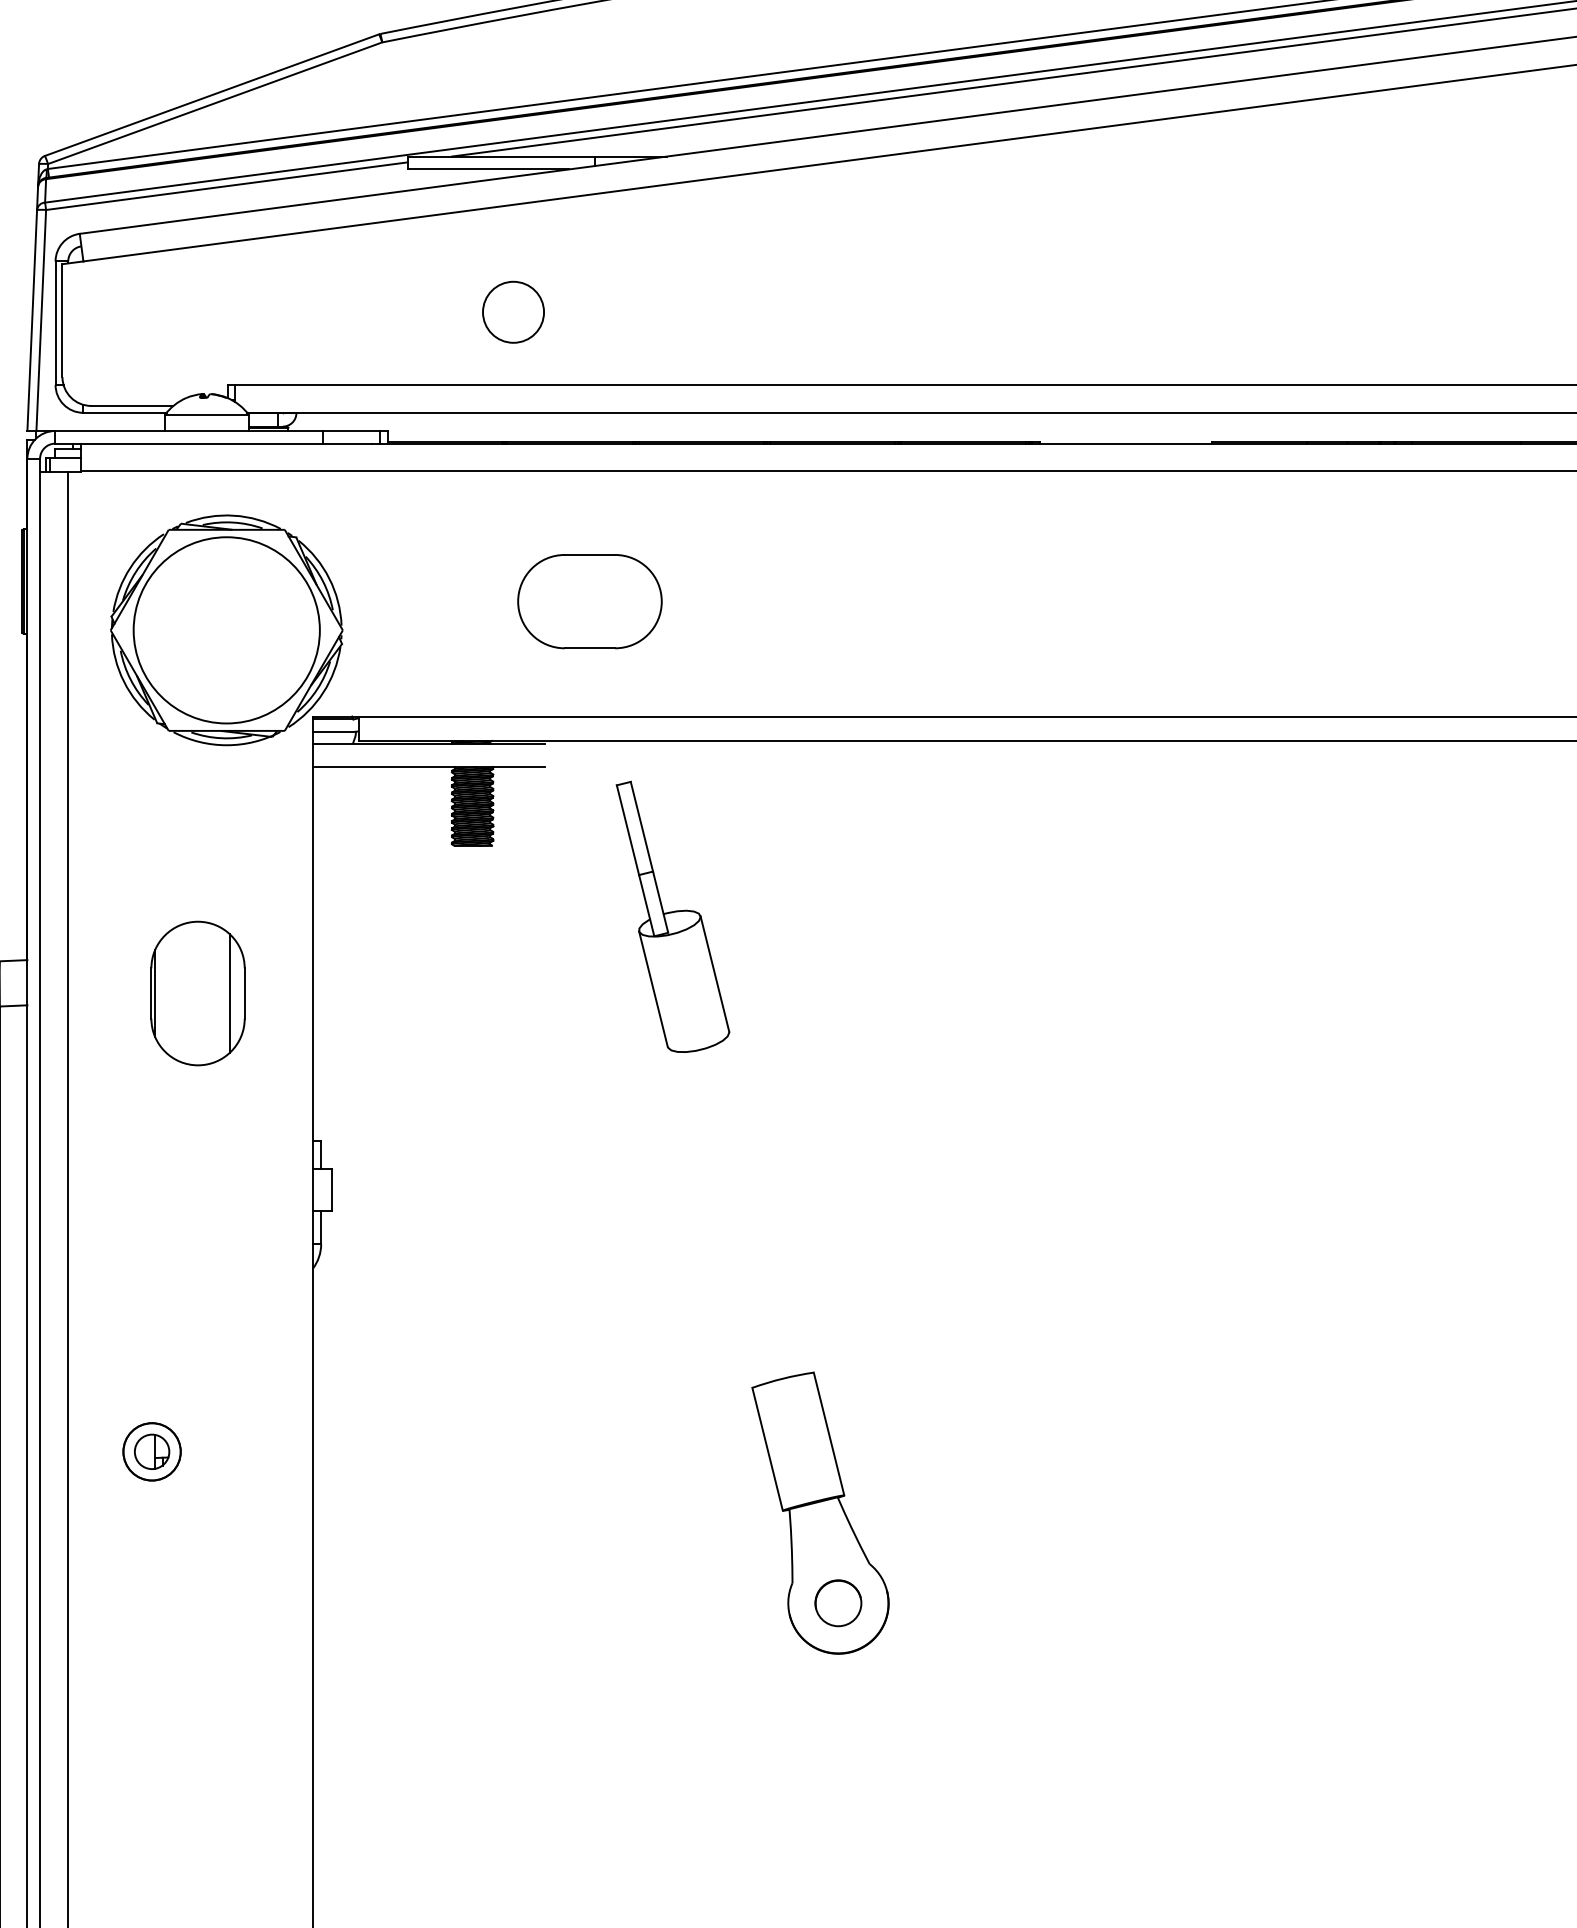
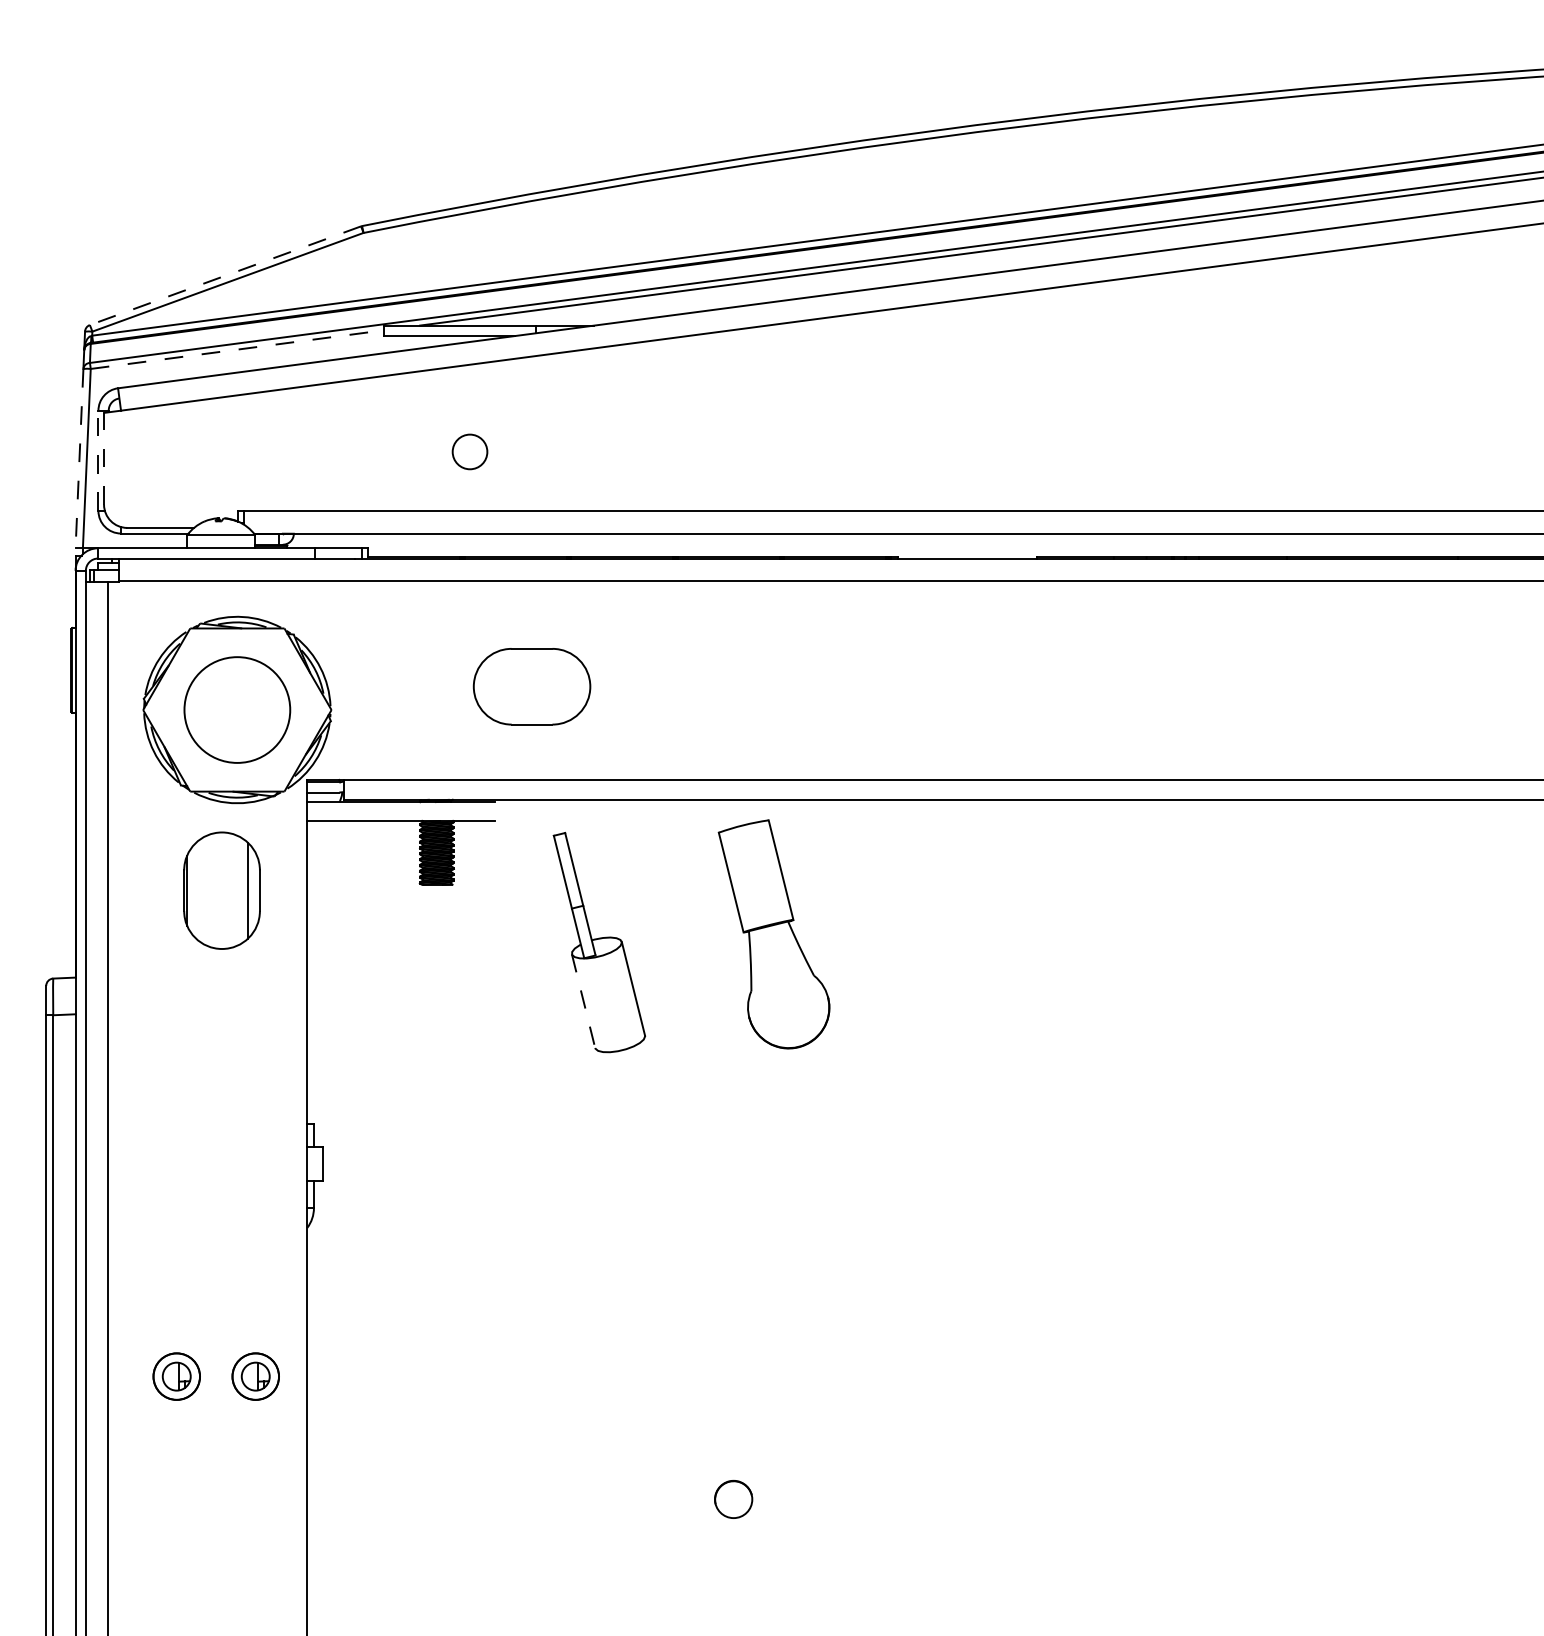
line: (210, 94) -> (224, 275), solid -> dashed
line: (228, 186) -> (238, 349), solid -> dashed
circle: (512, 311) -> (469, 451), size x0.7
line: (32, 320) -> (79, 458), solid -> dashed
line: (63, 320) -> (104, 458), solid -> dashed
line: (55, 322) -> (98, 460), solid -> dashed
circle: (225, 629) -> (236, 709), size x0.7
line: (653, 989) -> (583, 1001), solid -> dashed
part: (197, 993) -> (221, 890), moved
part: (249, 1451) -> (255, 1376), added
part: (819, 1513) -> (773, 934), moved

